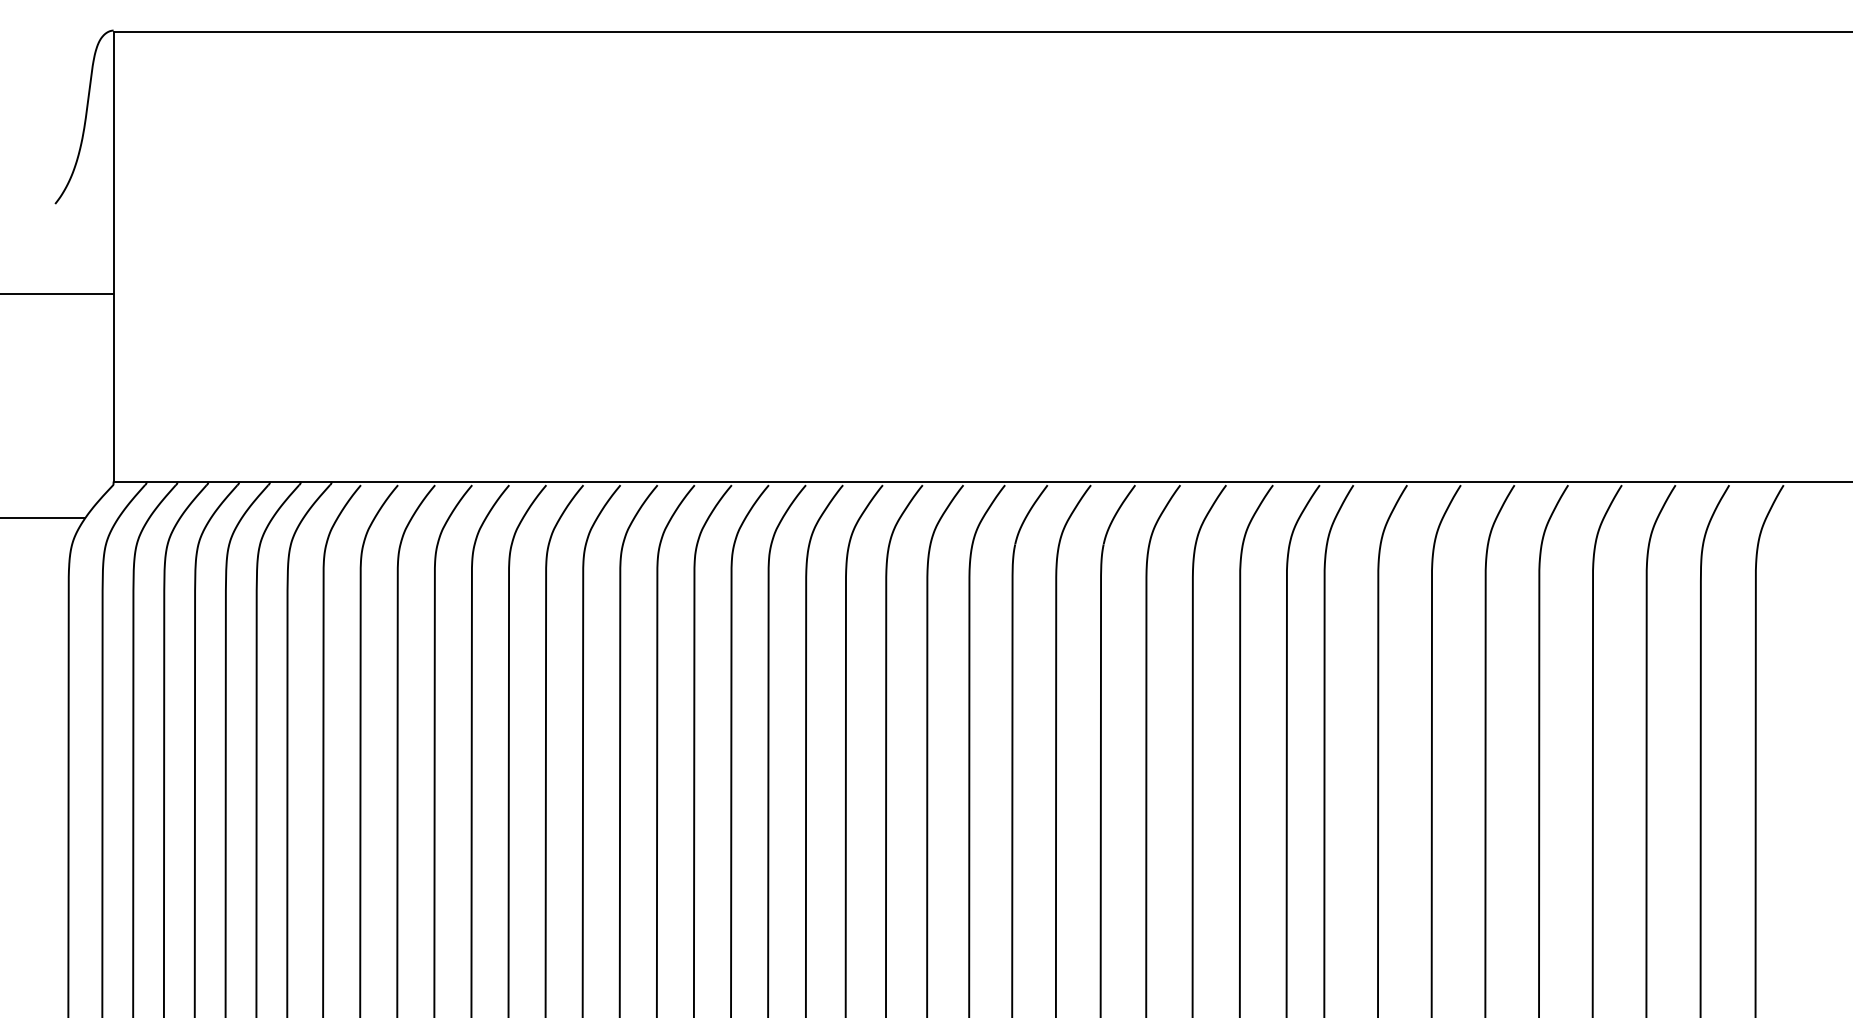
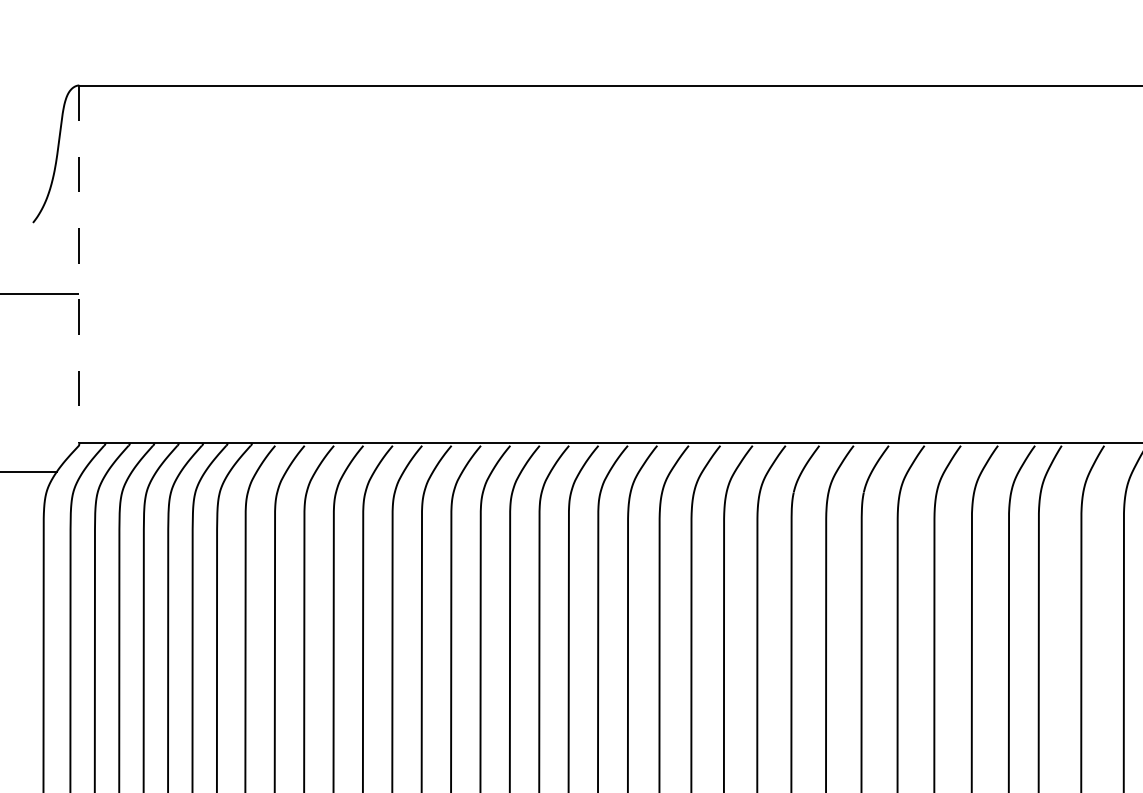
line: (113, 256) -> (79, 264), solid -> dashed

